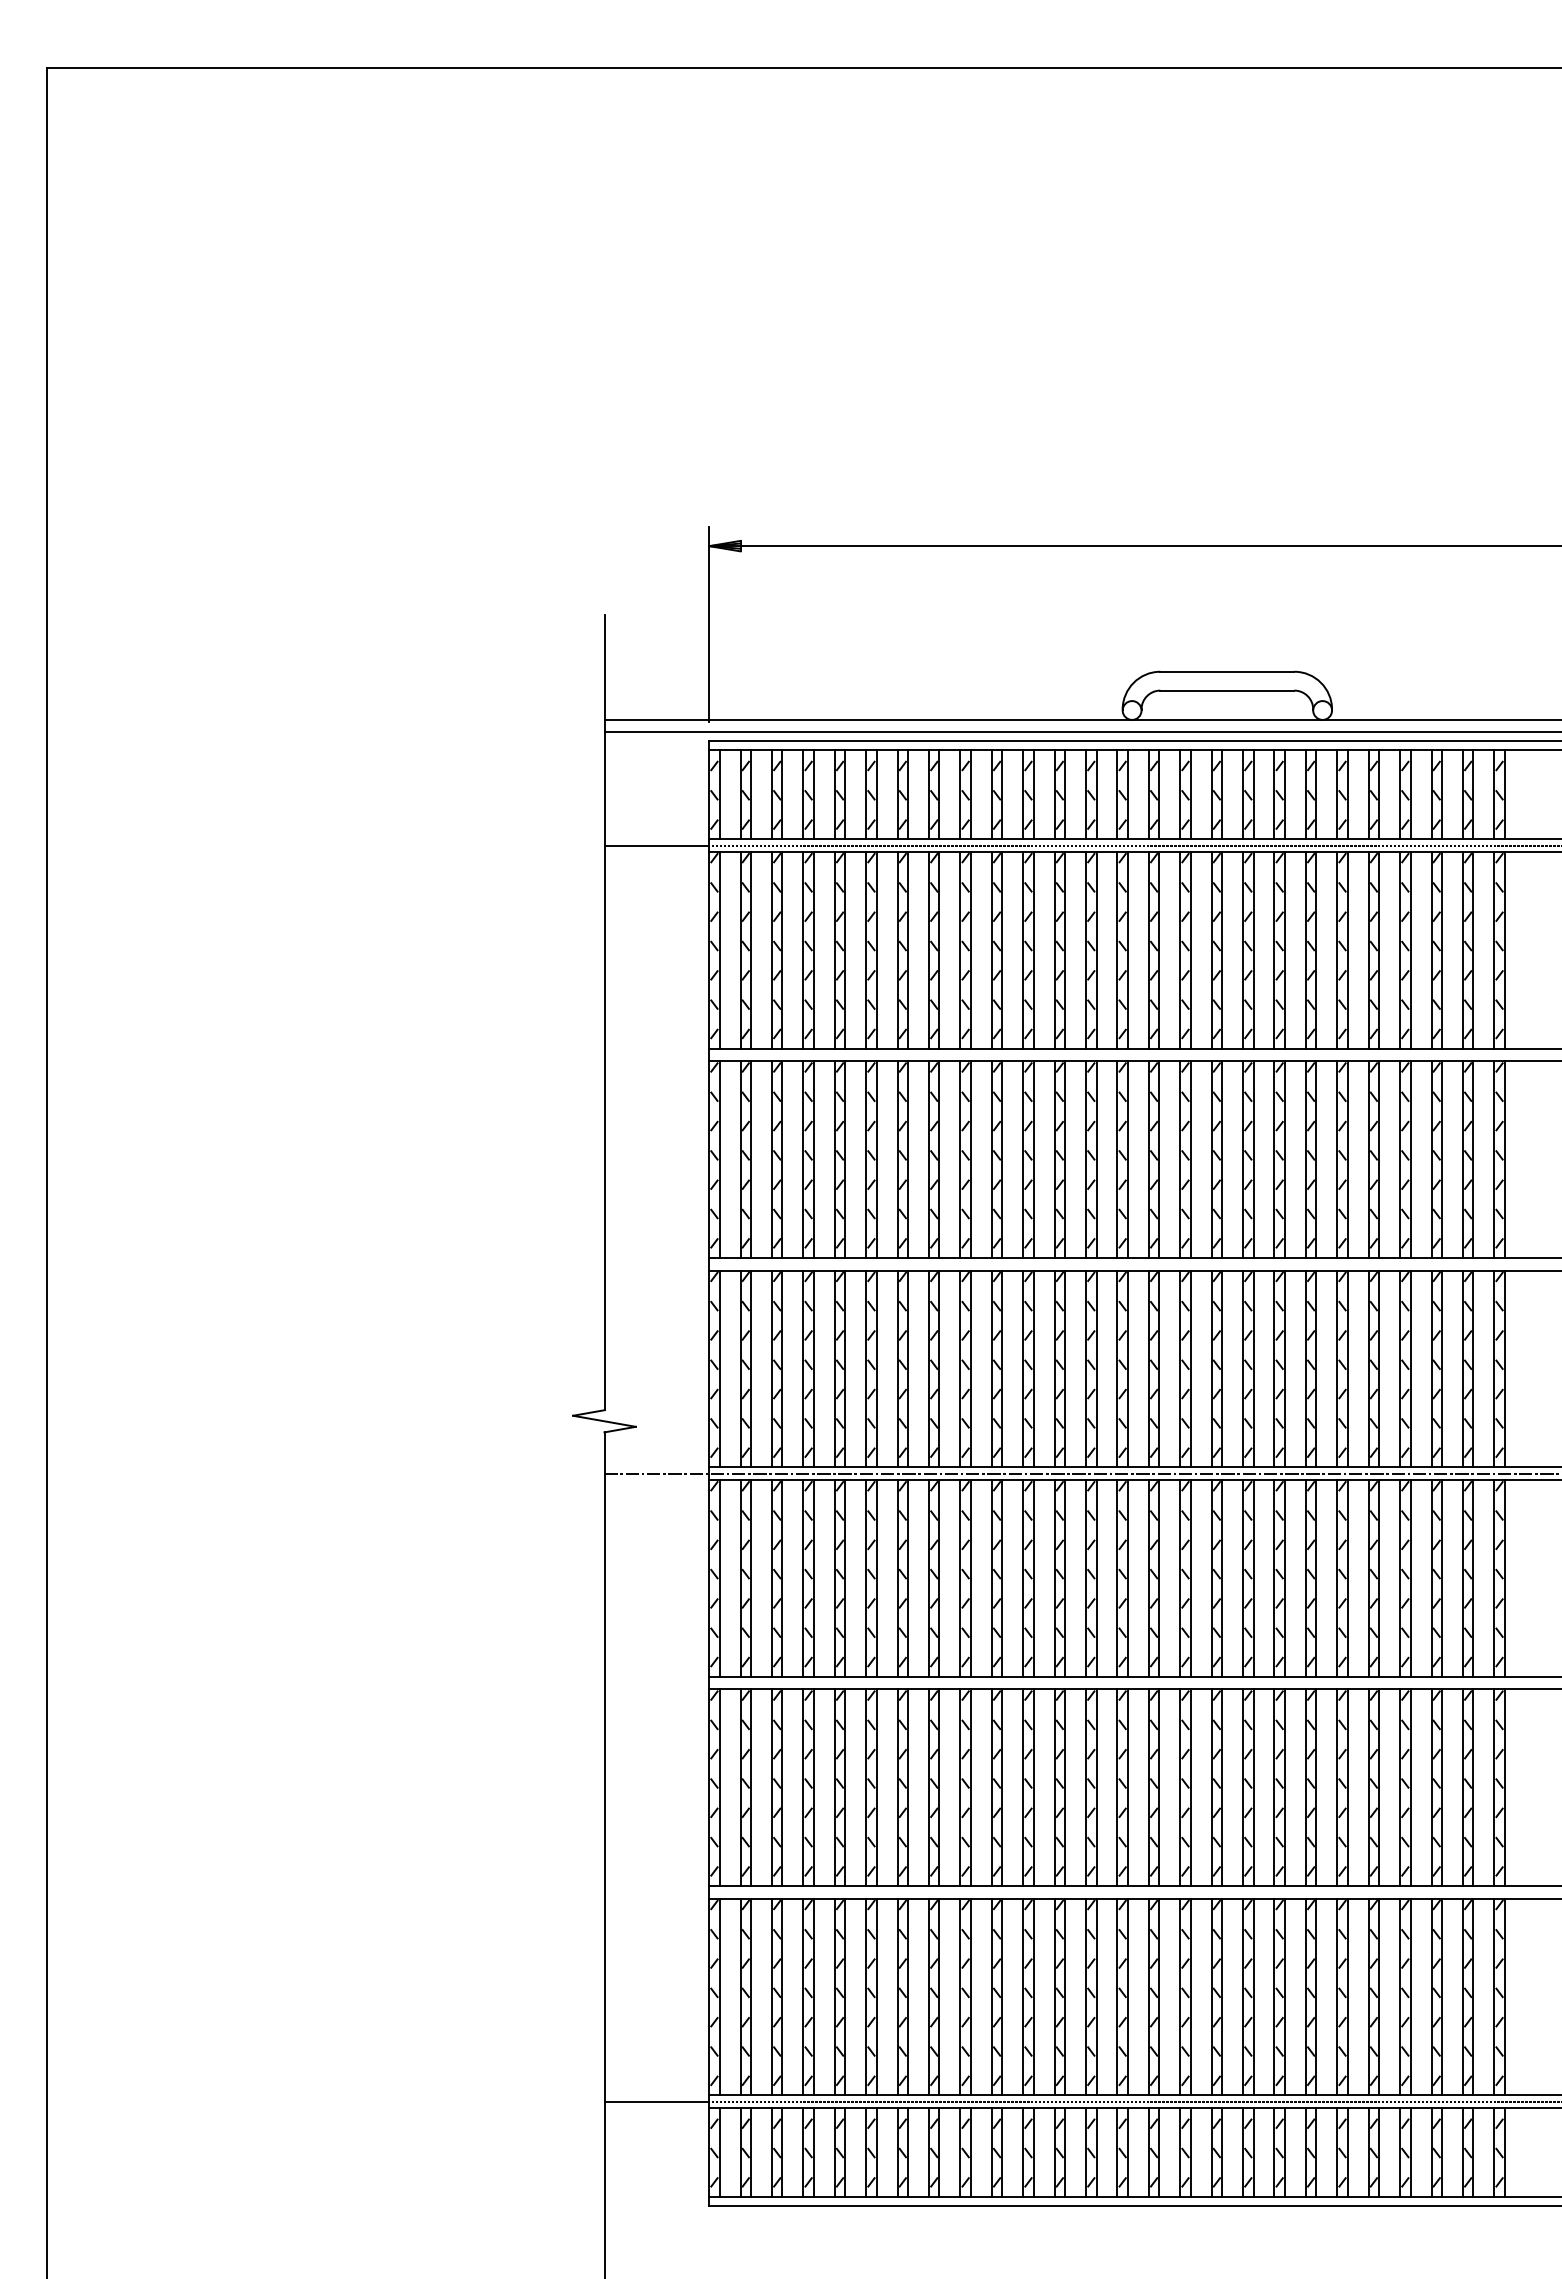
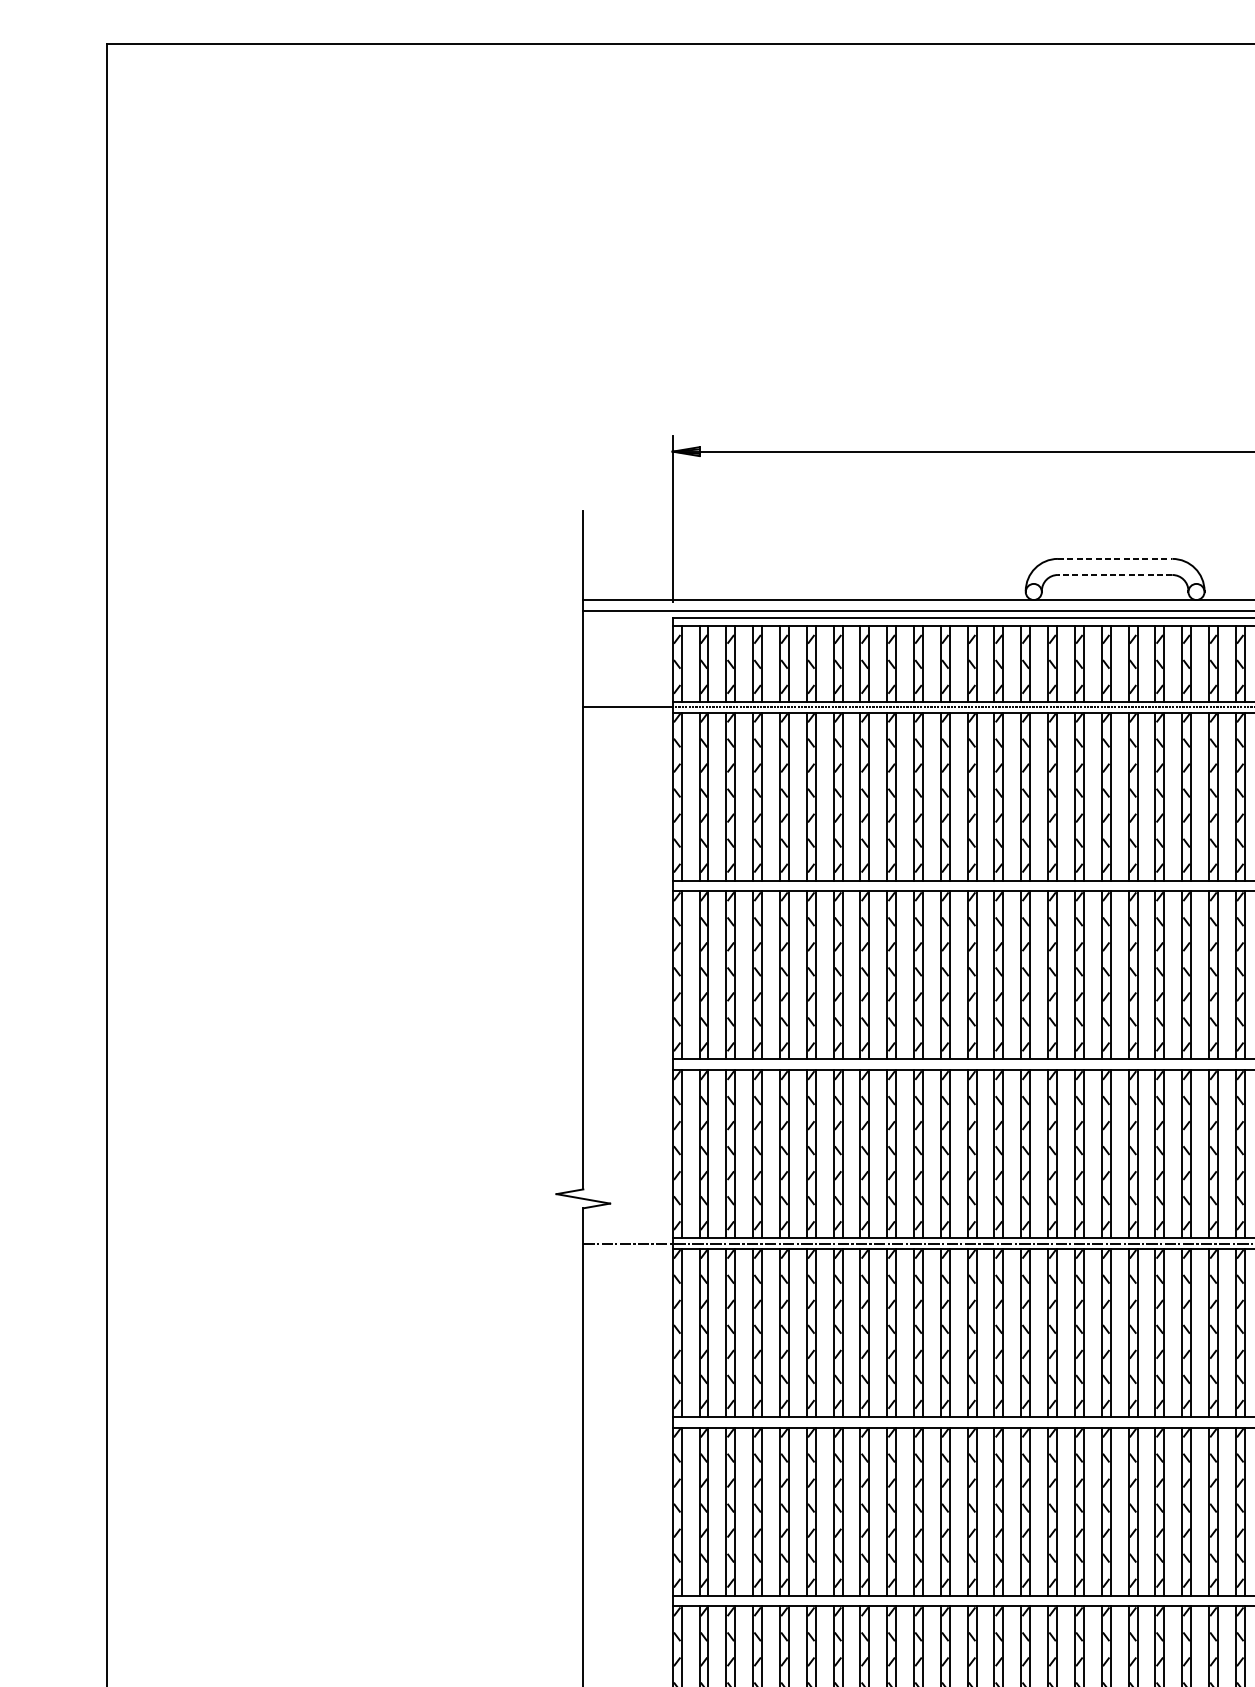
line: (1227, 671) -> (1115, 558), solid -> dashed
line: (1227, 690) -> (1115, 574), solid -> dashed

